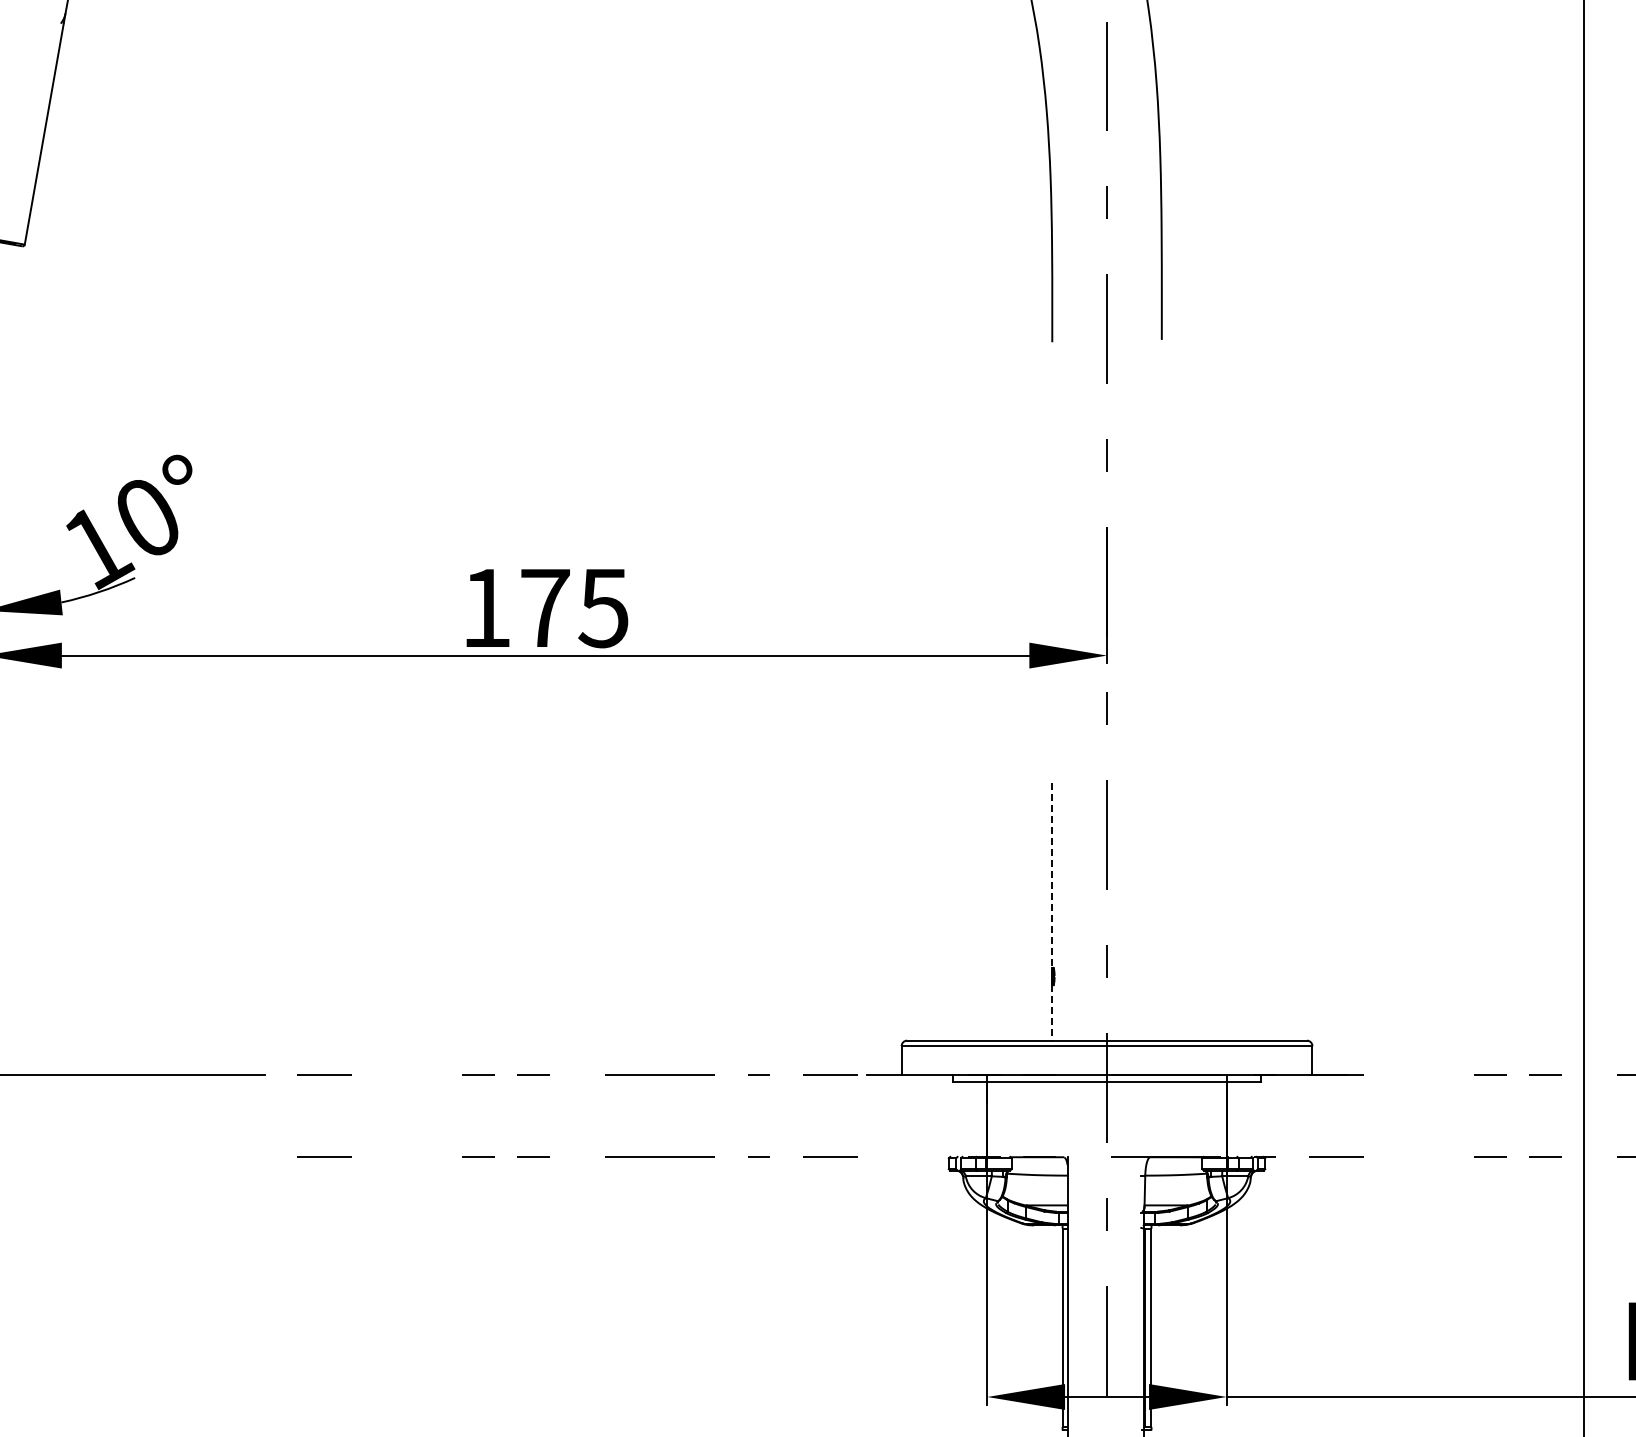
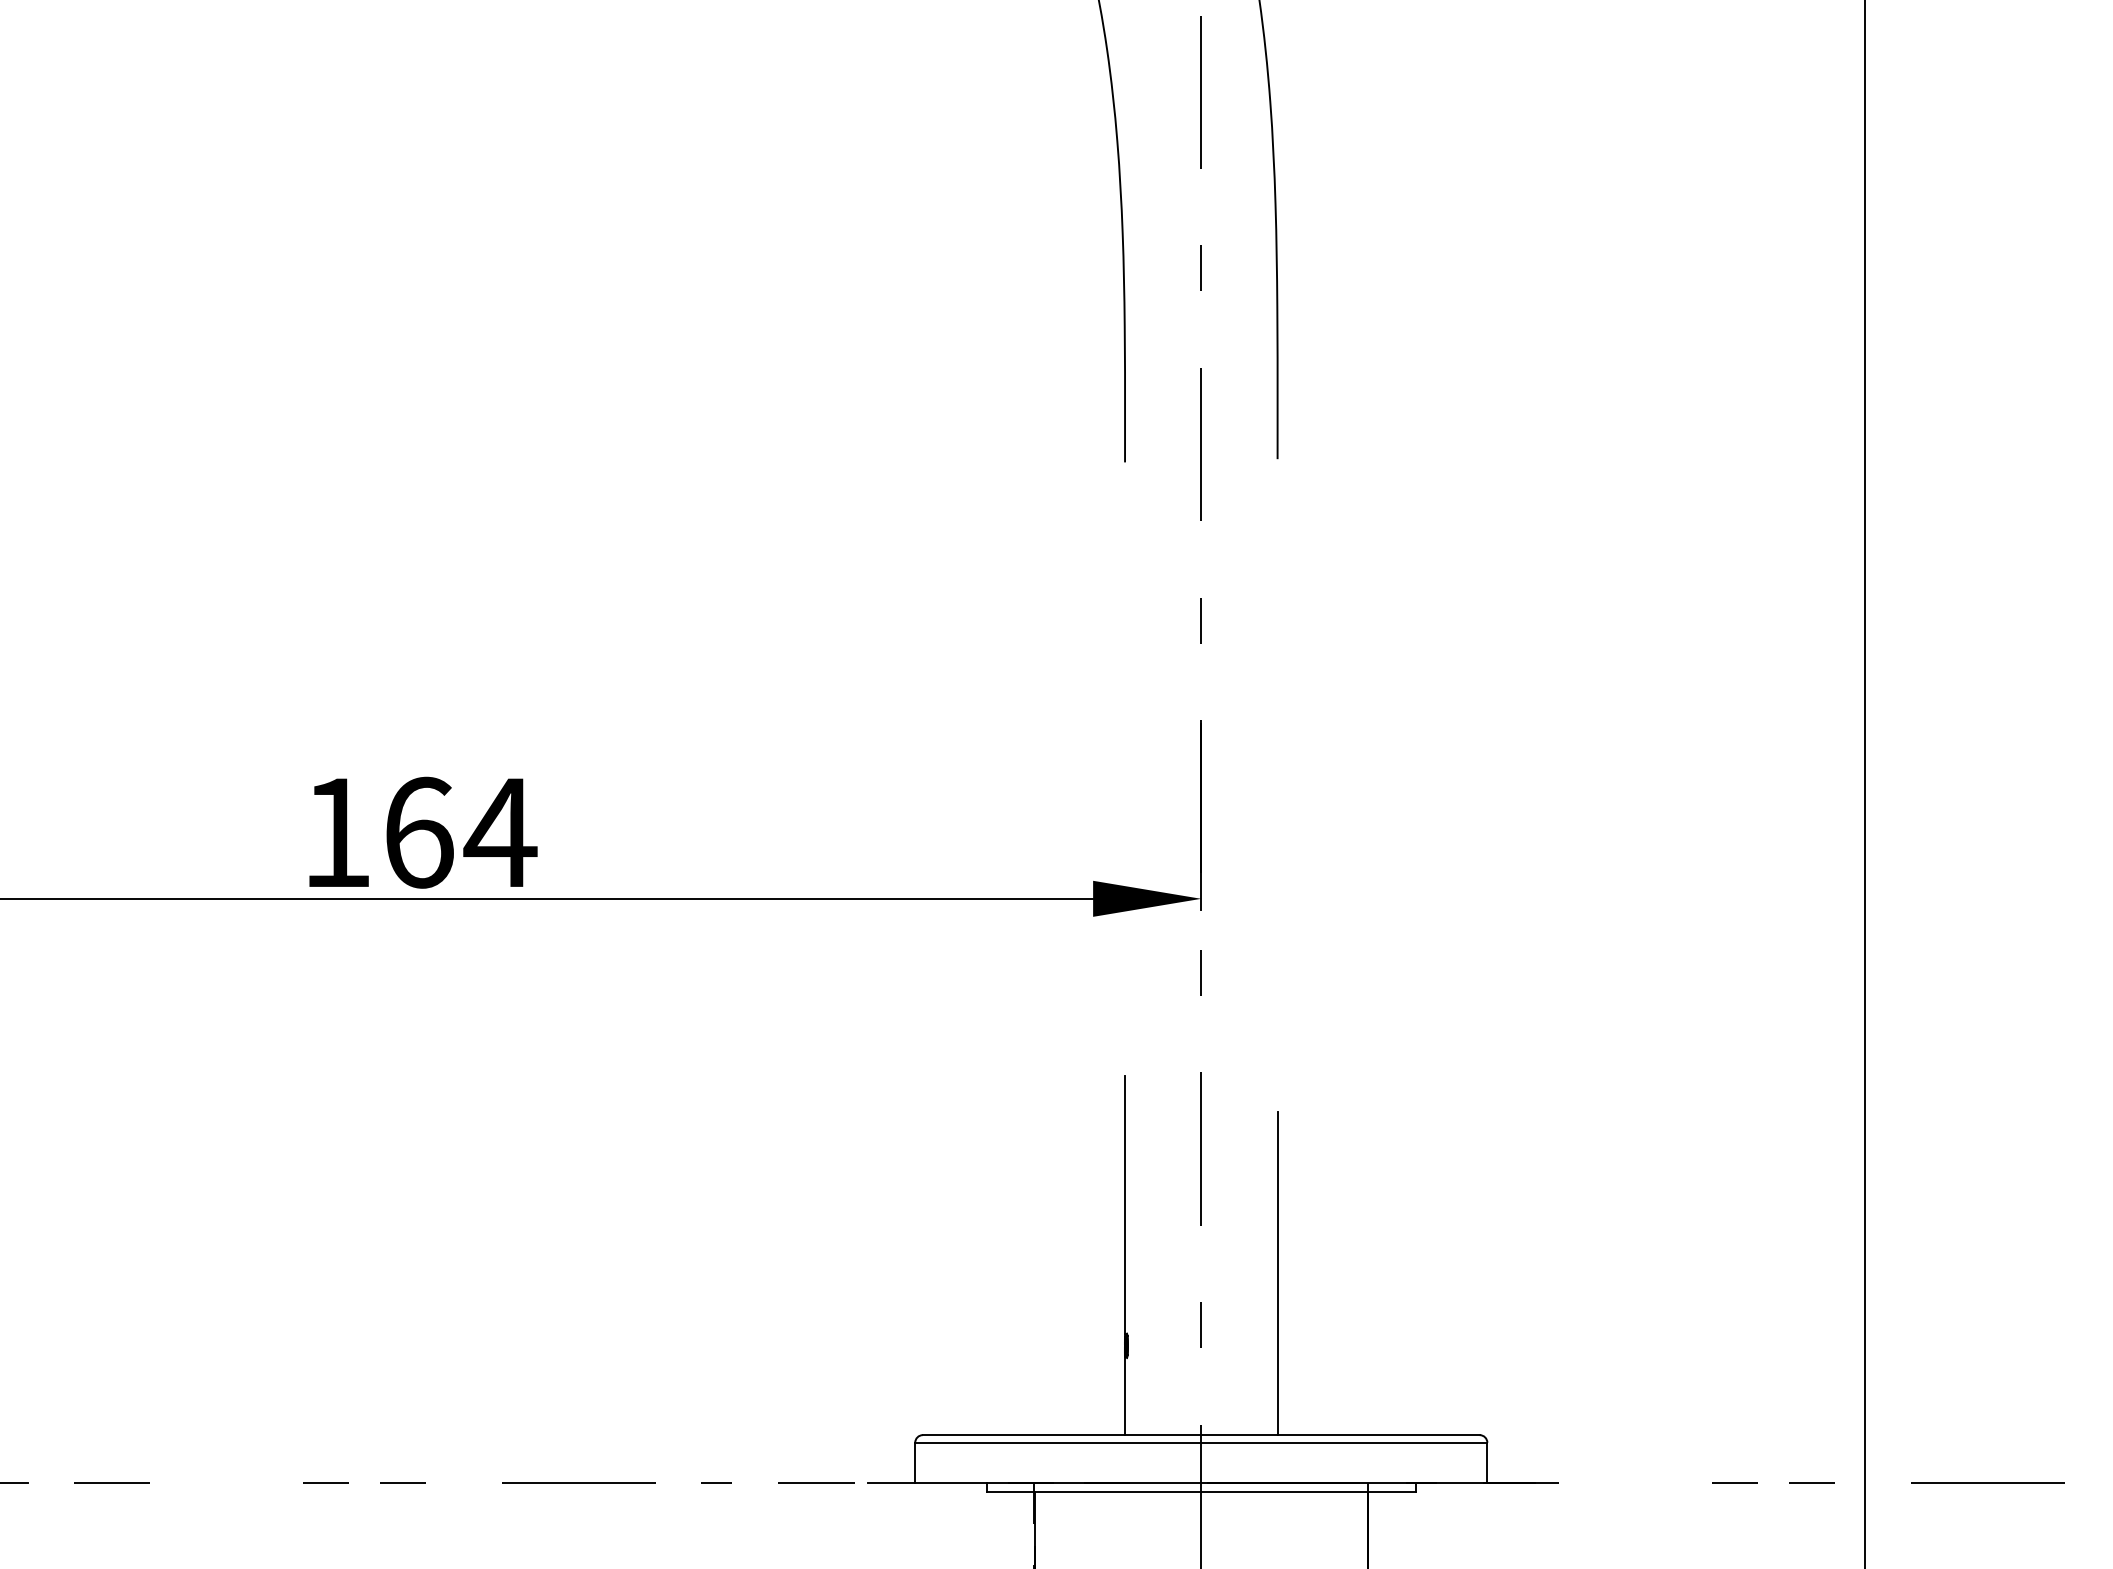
text: (575, 608) -> (460, 833), 175 -> 164
line: (1052, 875) -> (1125, 1205), dashed -> solid
line: (1161, 924) -> (1277, 1273), added
line: (1052, 1012) -> (1125, 1395), dashed -> solid

